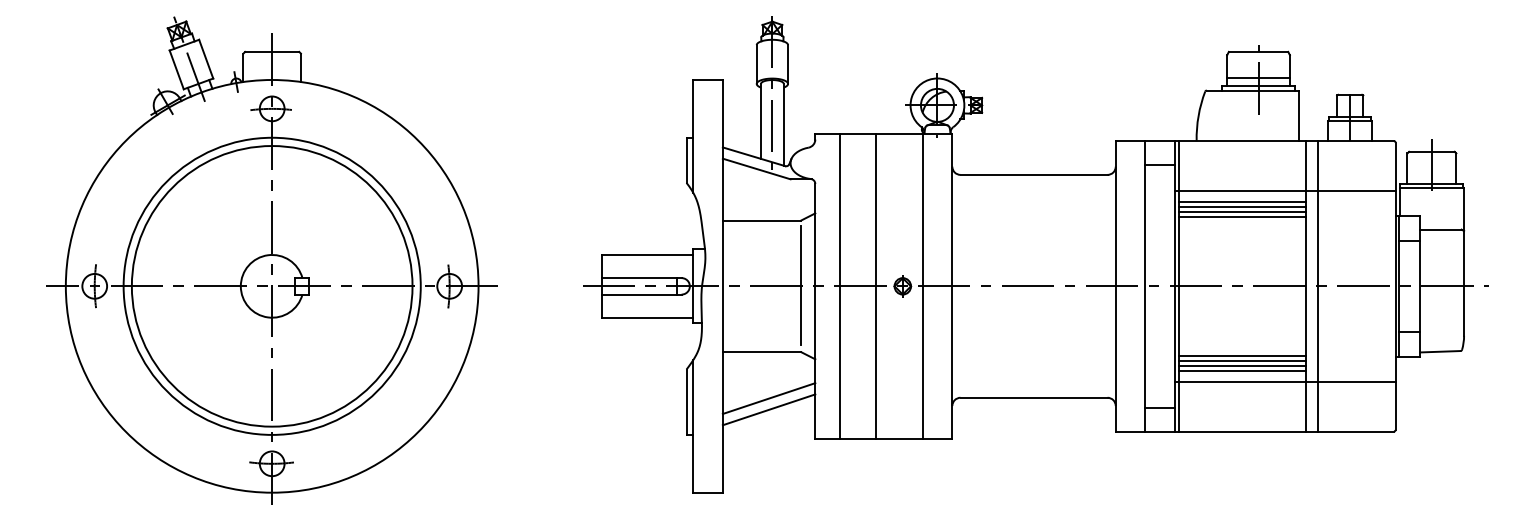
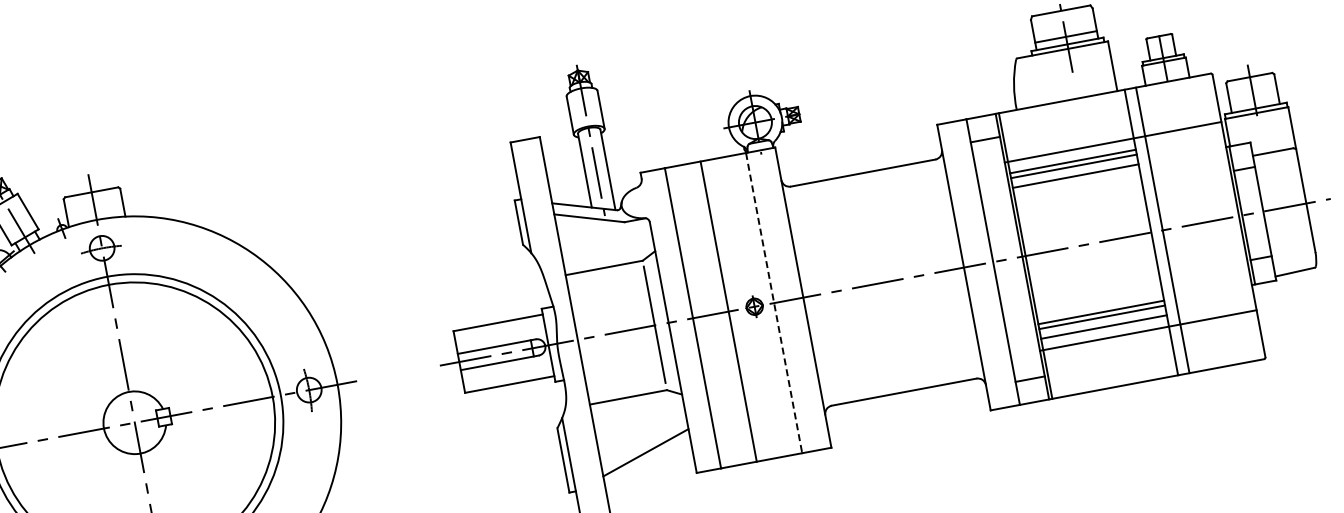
line: (1242, 212) -> (1074, 171), removed
line: (922, 286) -> (774, 303), solid -> dashed
line: (1242, 365) -> (1103, 322), removed
line: (768, 398) -> (643, 441), removed

